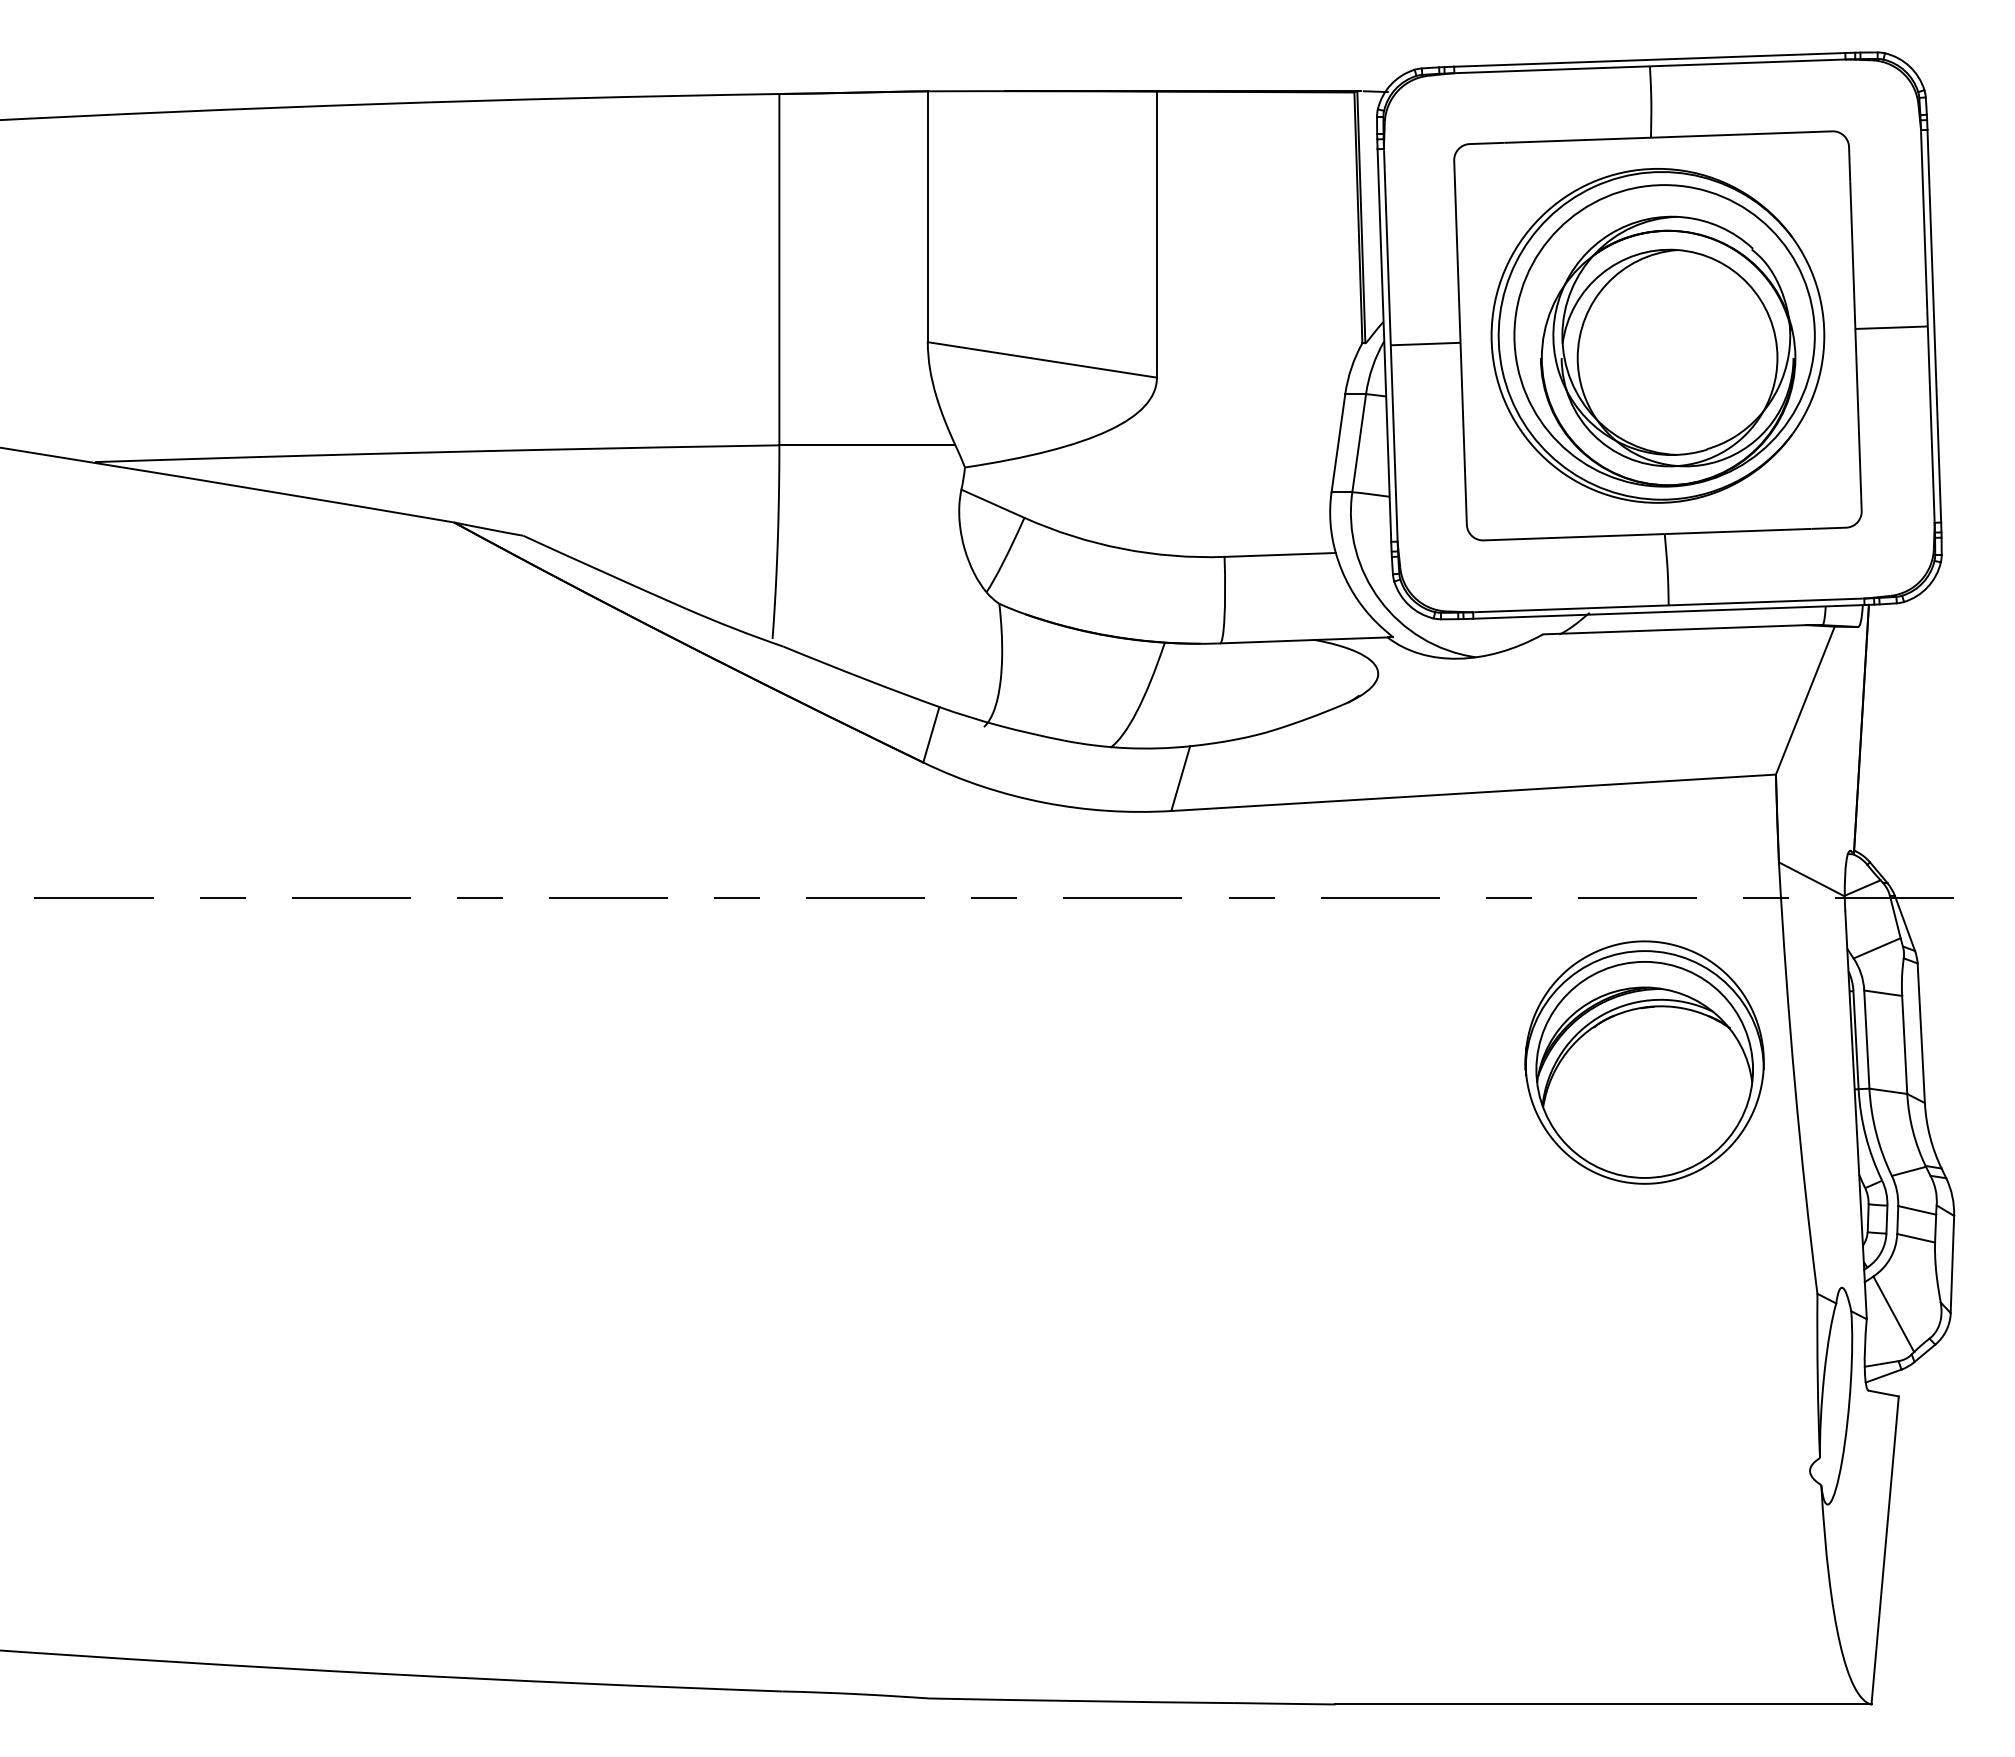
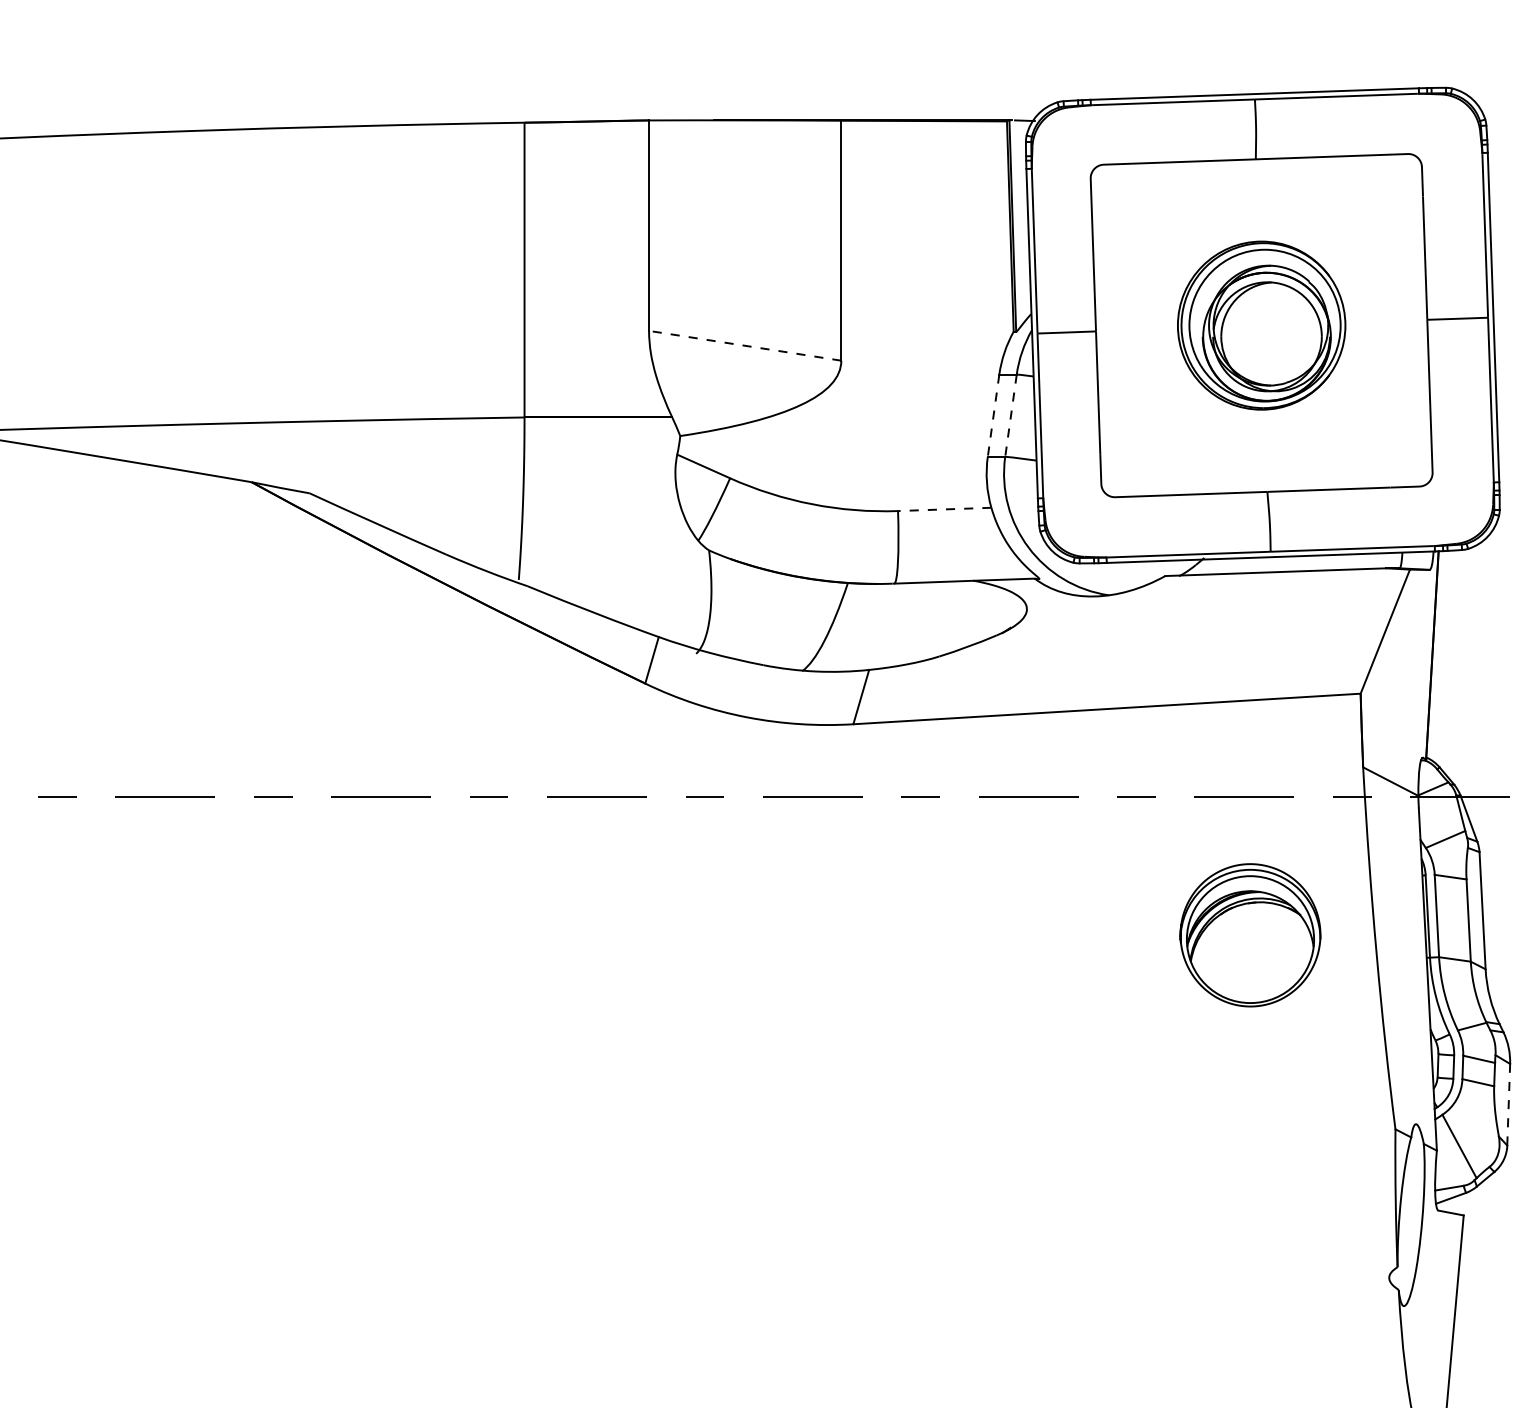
part: (1657, 335) -> (1261, 325), size x0.6
line: (1042, 359) -> (745, 345), solid -> dashed
line: (1338, 443) -> (993, 415), solid -> dashed
line: (1359, 443) -> (1011, 415), solid -> dashed
line: (1280, 554) -> (944, 509), solid -> dashed
part: (1644, 1062) -> (1250, 935), size x0.7
line: (1952, 1264) -> (1508, 1104), solid -> dashed

